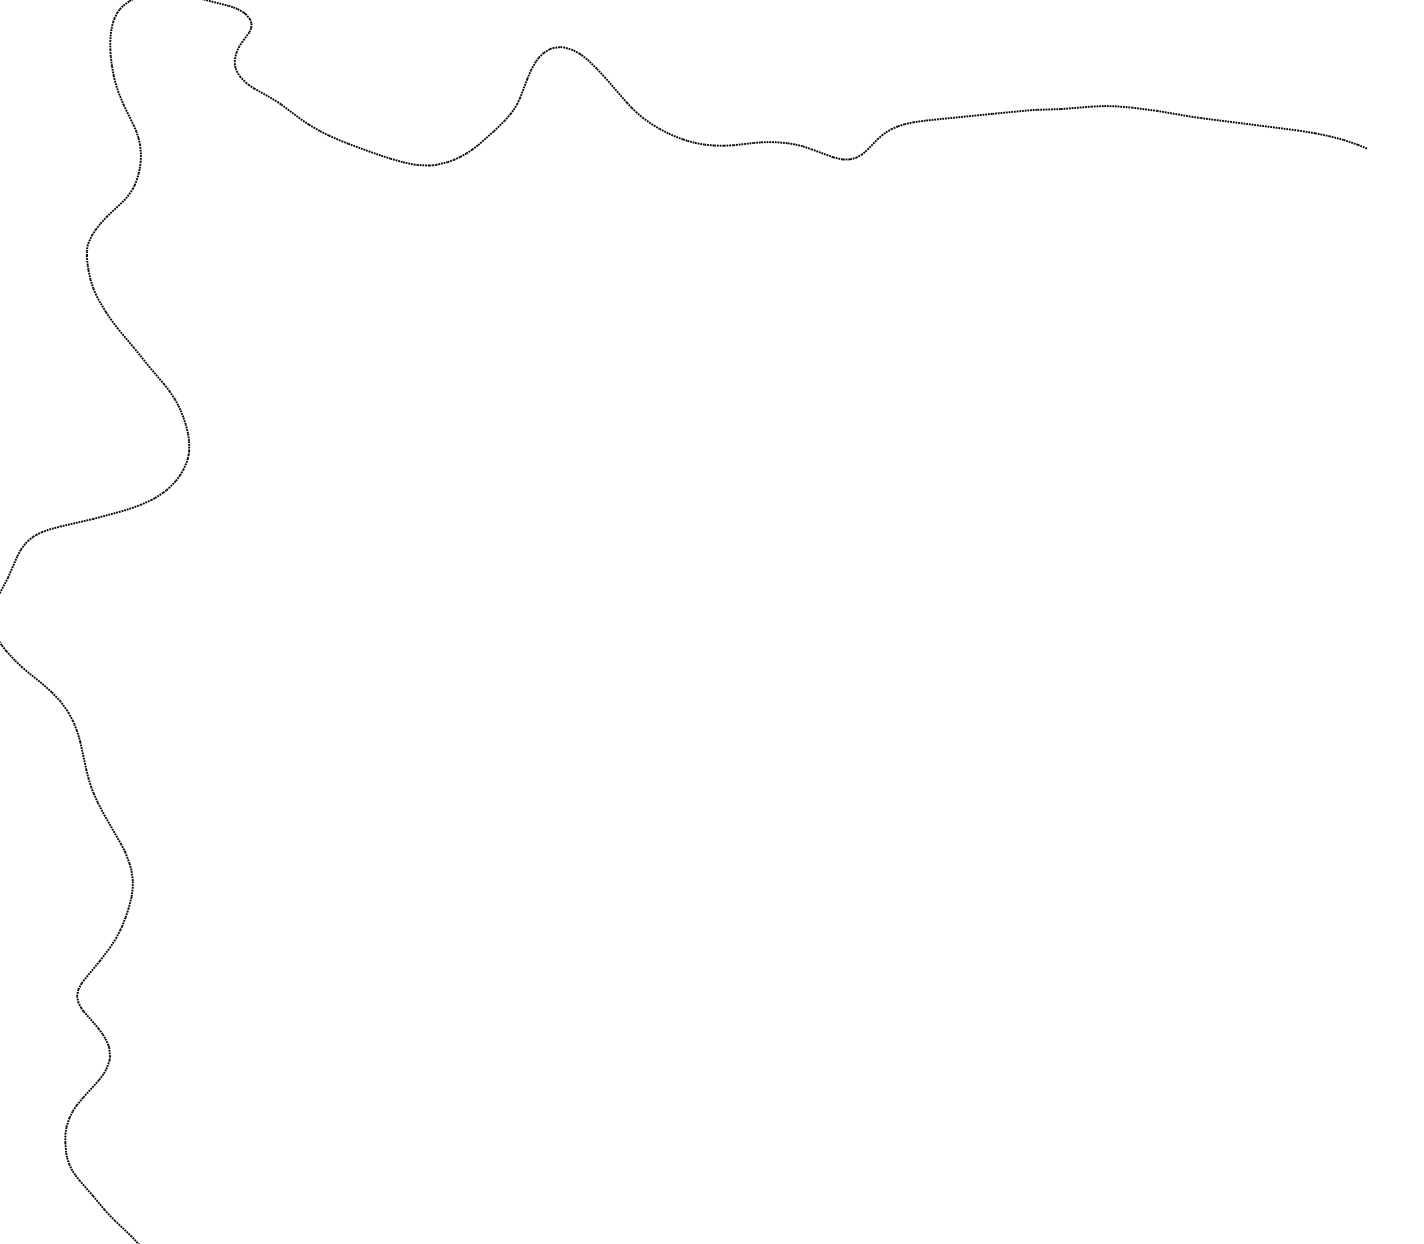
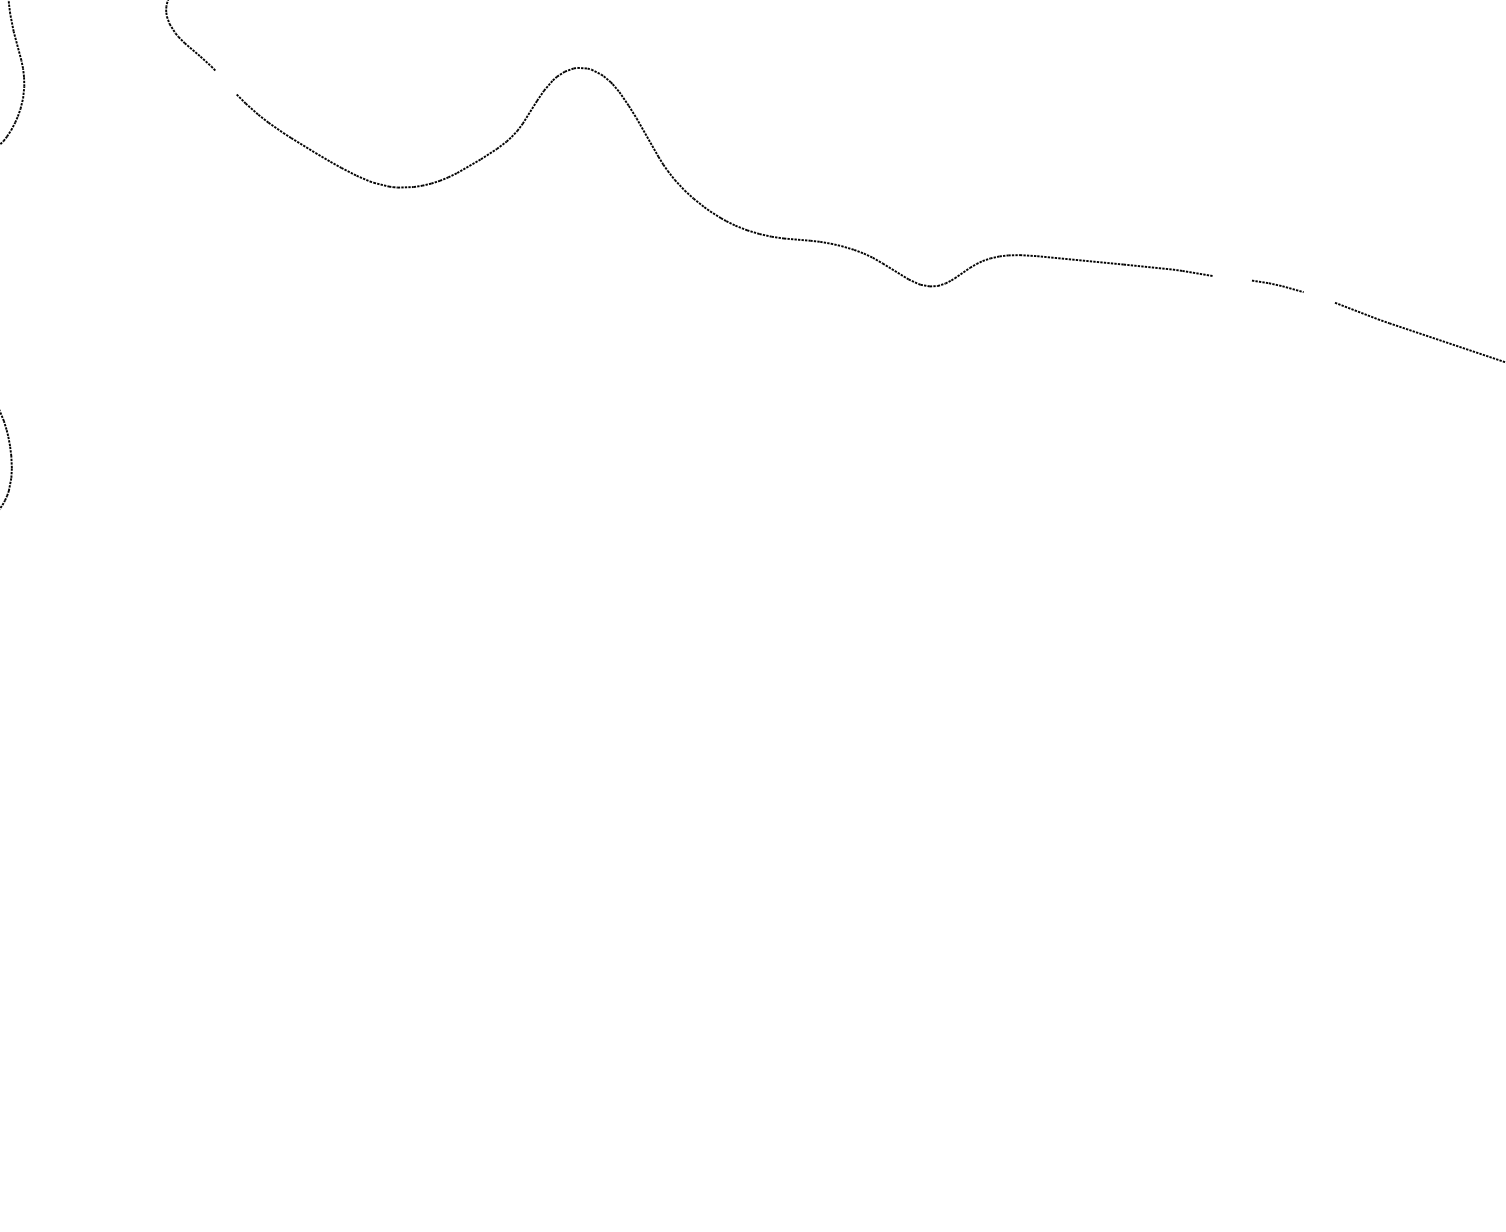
line: (1075, 107) -> (1231, 277), removed
line: (1143, 108) -> (1318, 296), removed
line: (290, 111) -> (225, 81), removed

